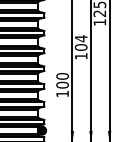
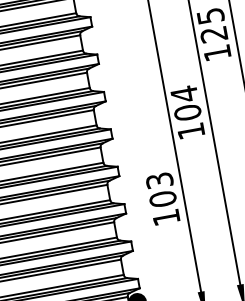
text: (62, 76) -> (159, 180), 100 -> 103

